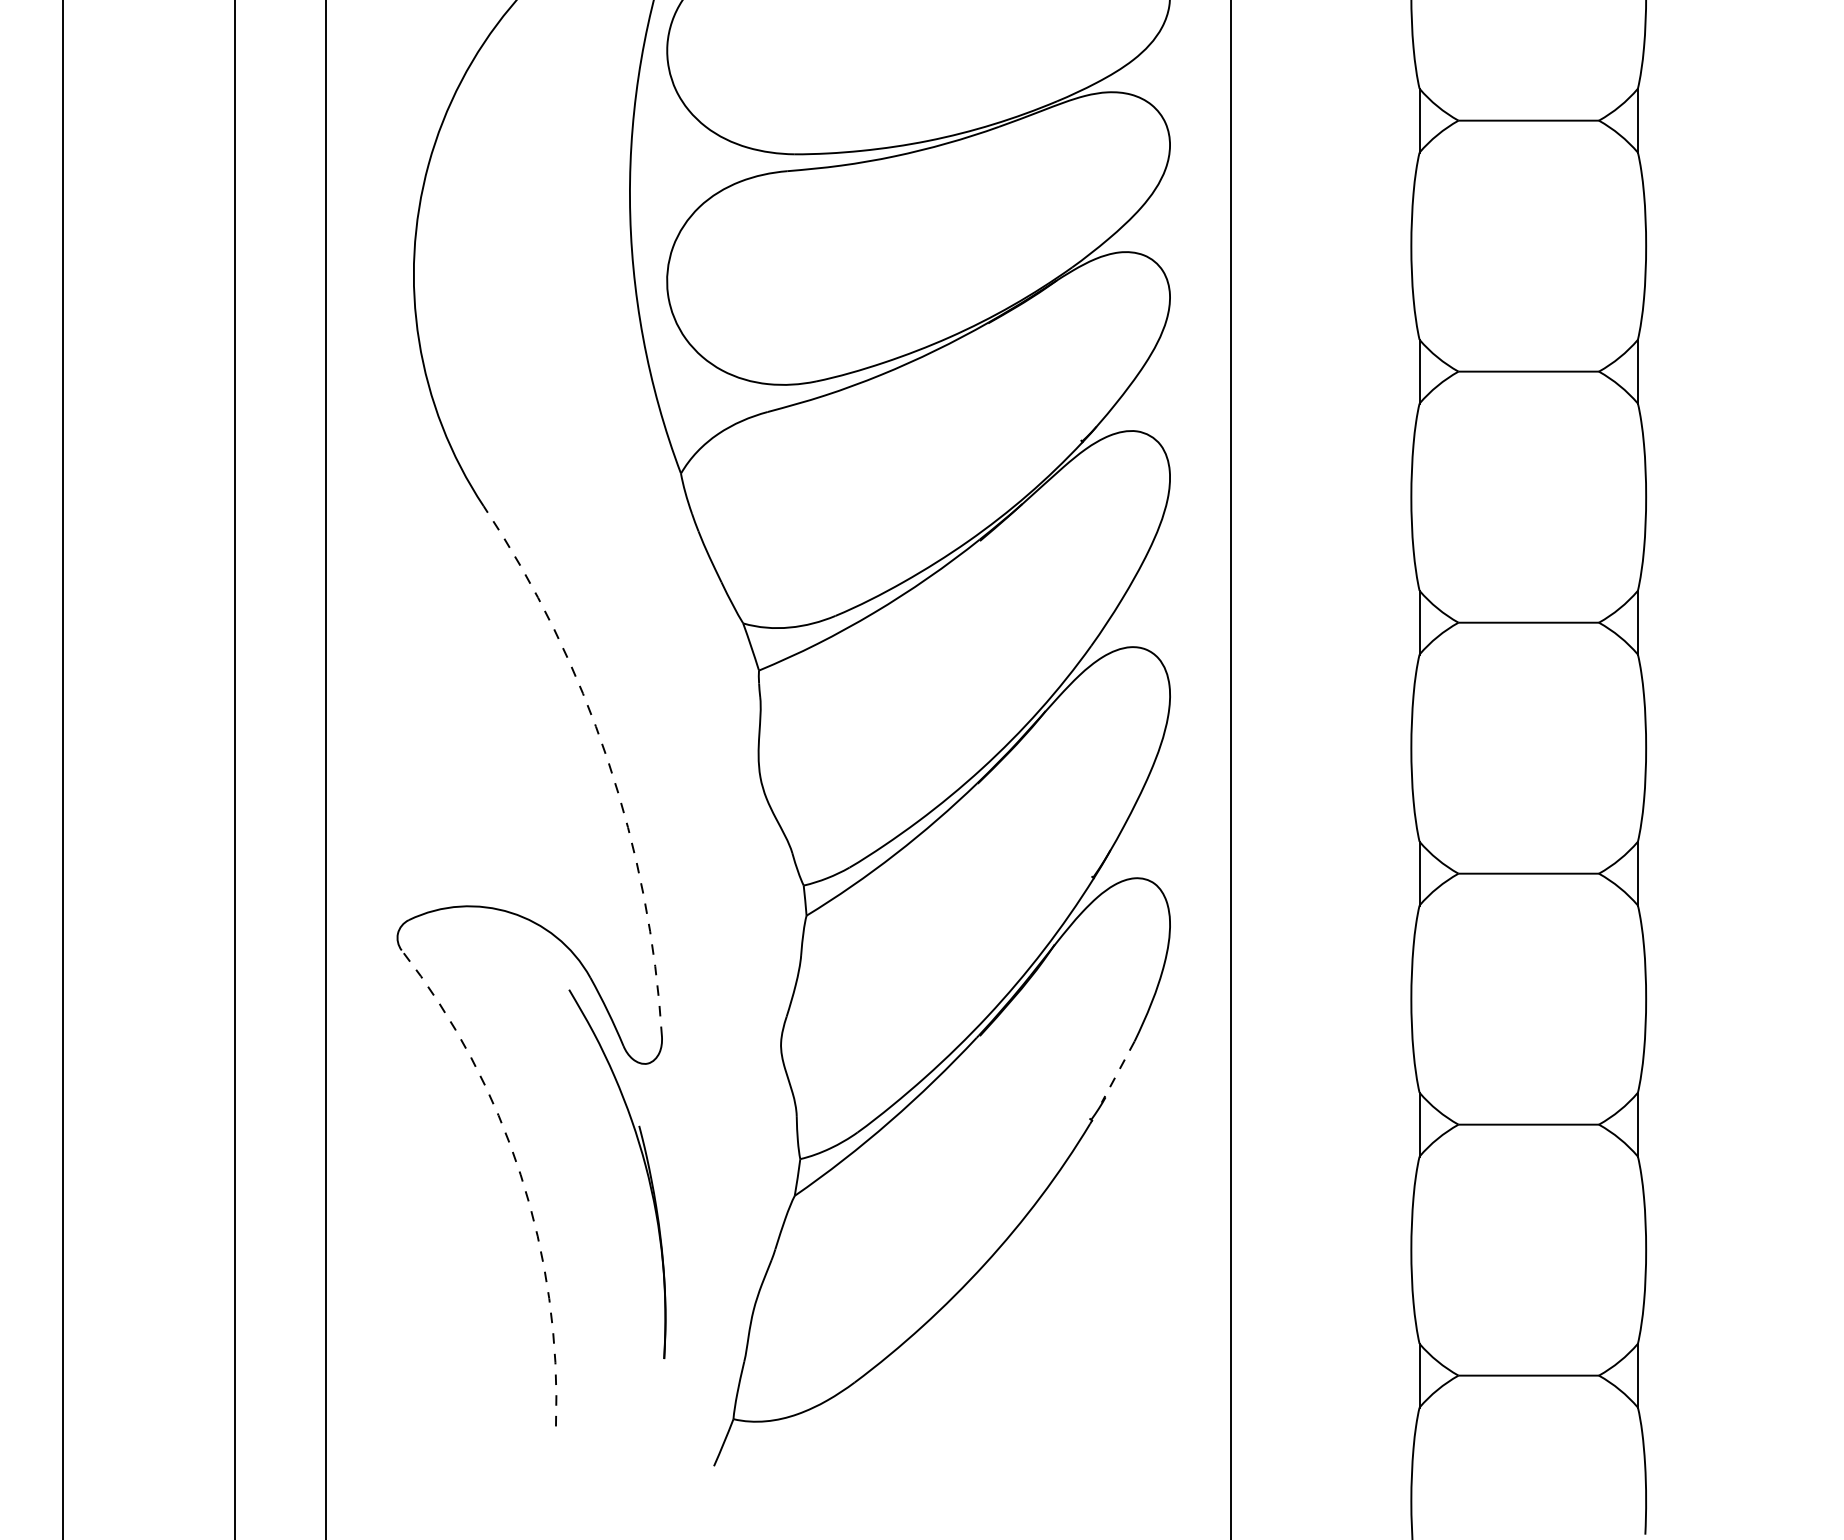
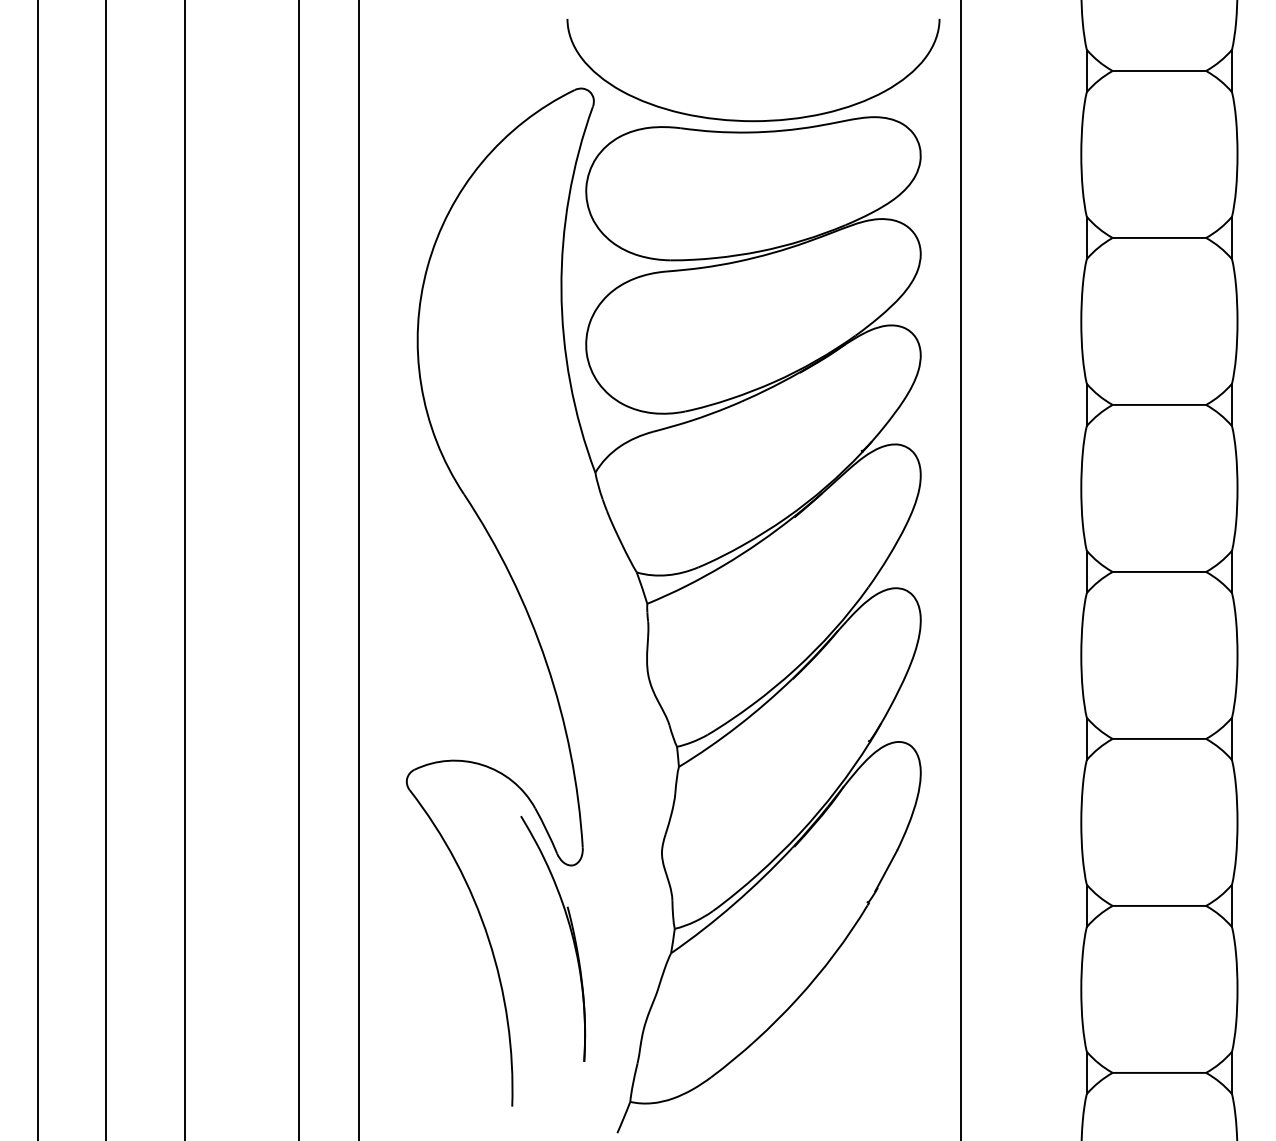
arc: (607, 760) -> (546, 663), dashed -> solid
line: (1118, 1072) -> (886, 871), dashed -> solid
arc: (520, 1175) -> (488, 939), dashed -> solid

